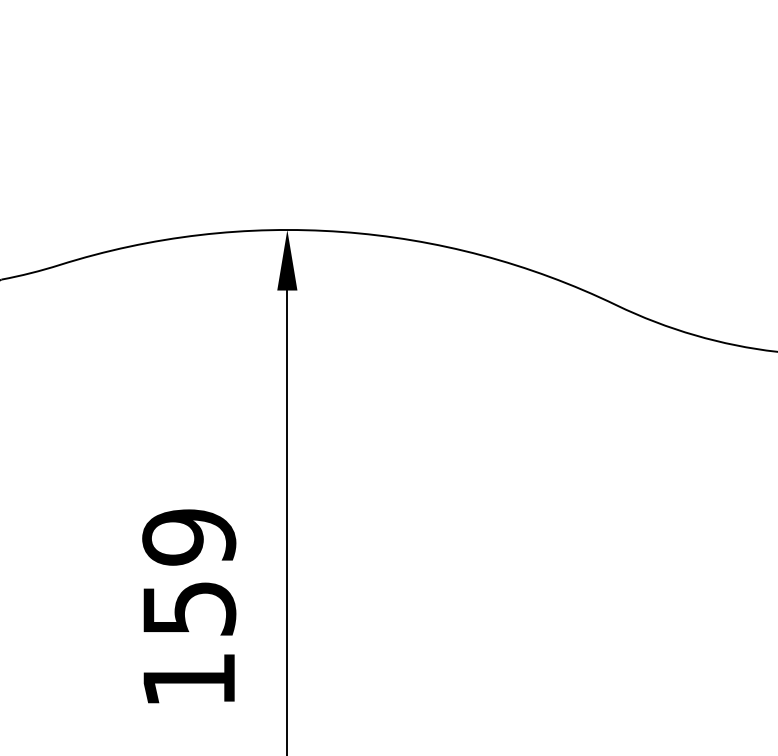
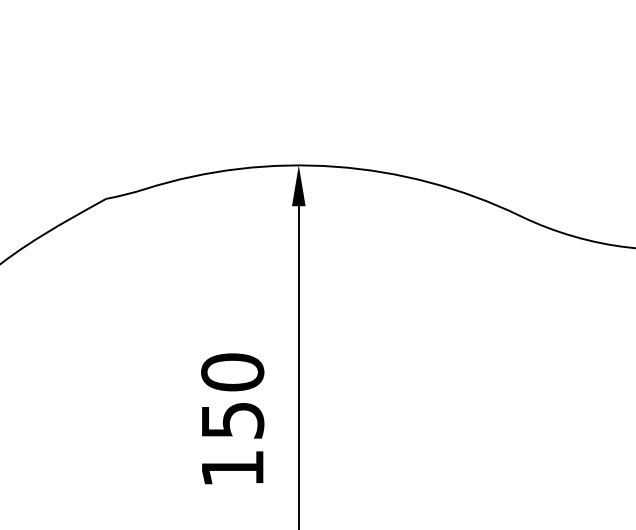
text: (188, 537) -> (232, 372), 159 -> 150

